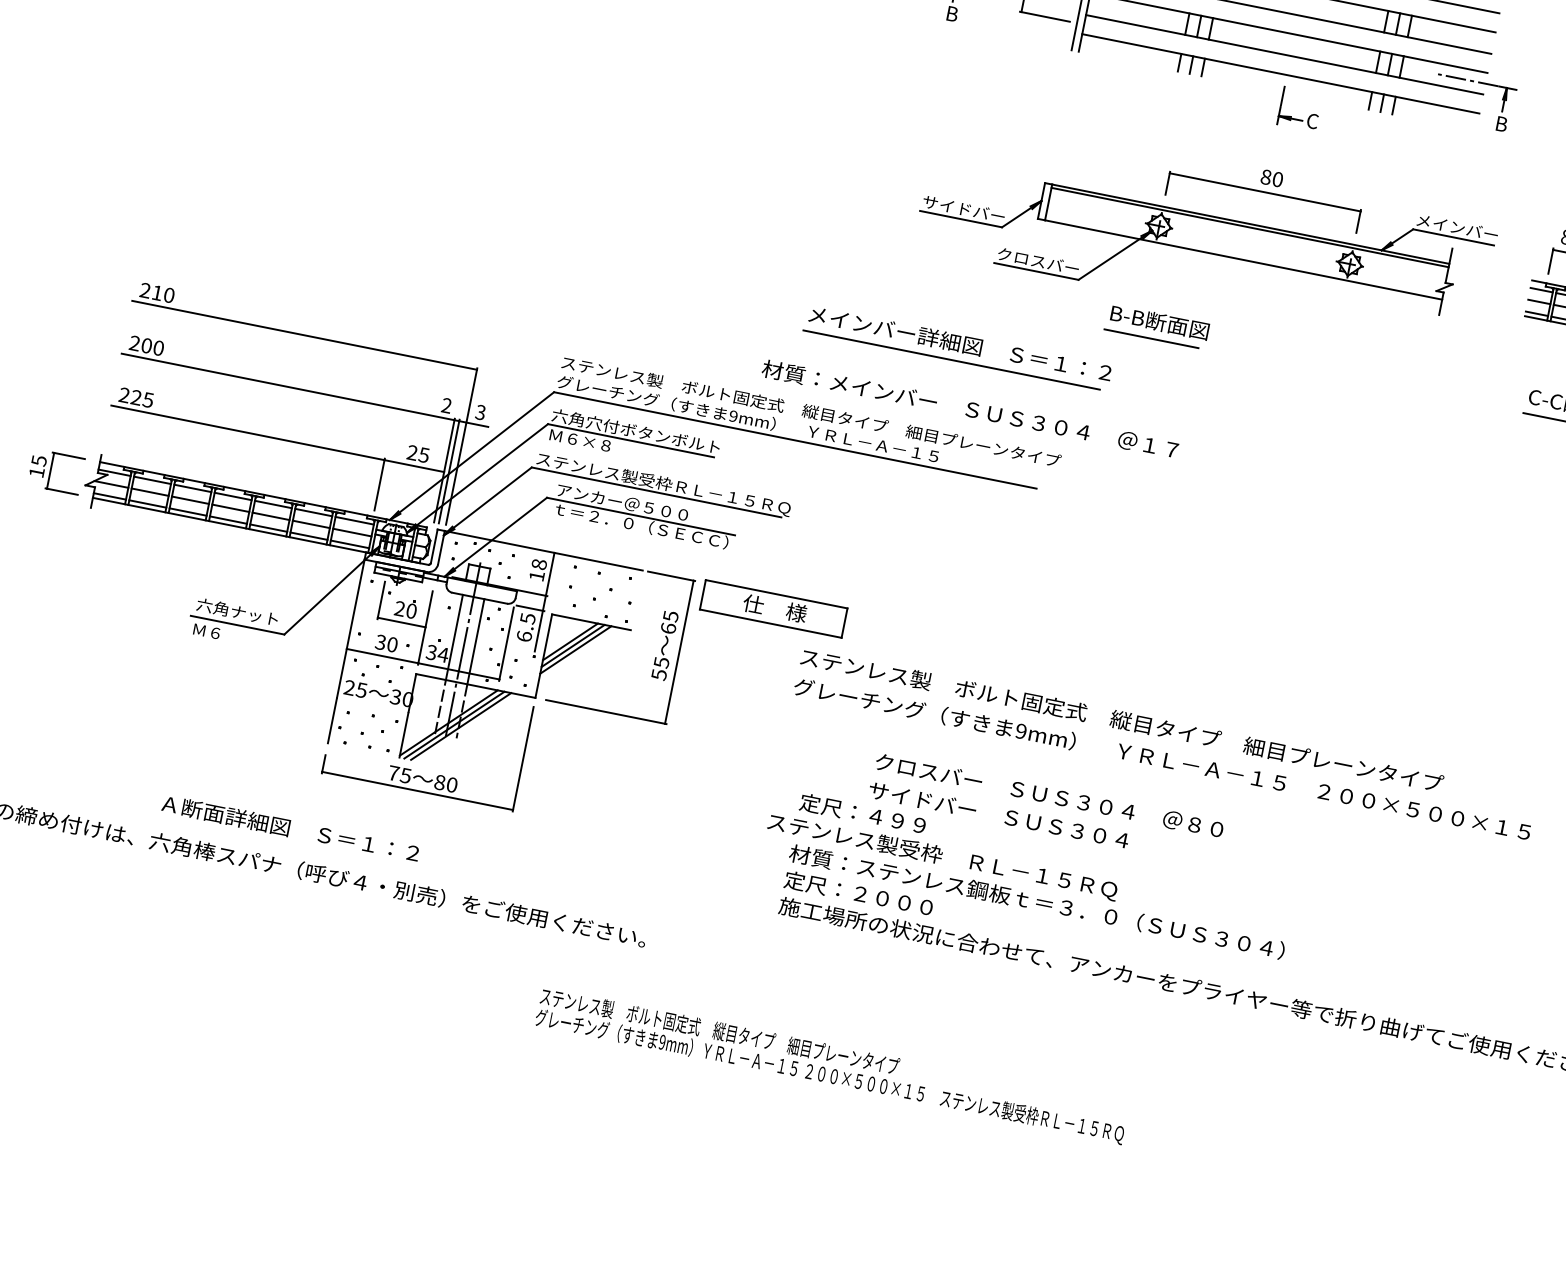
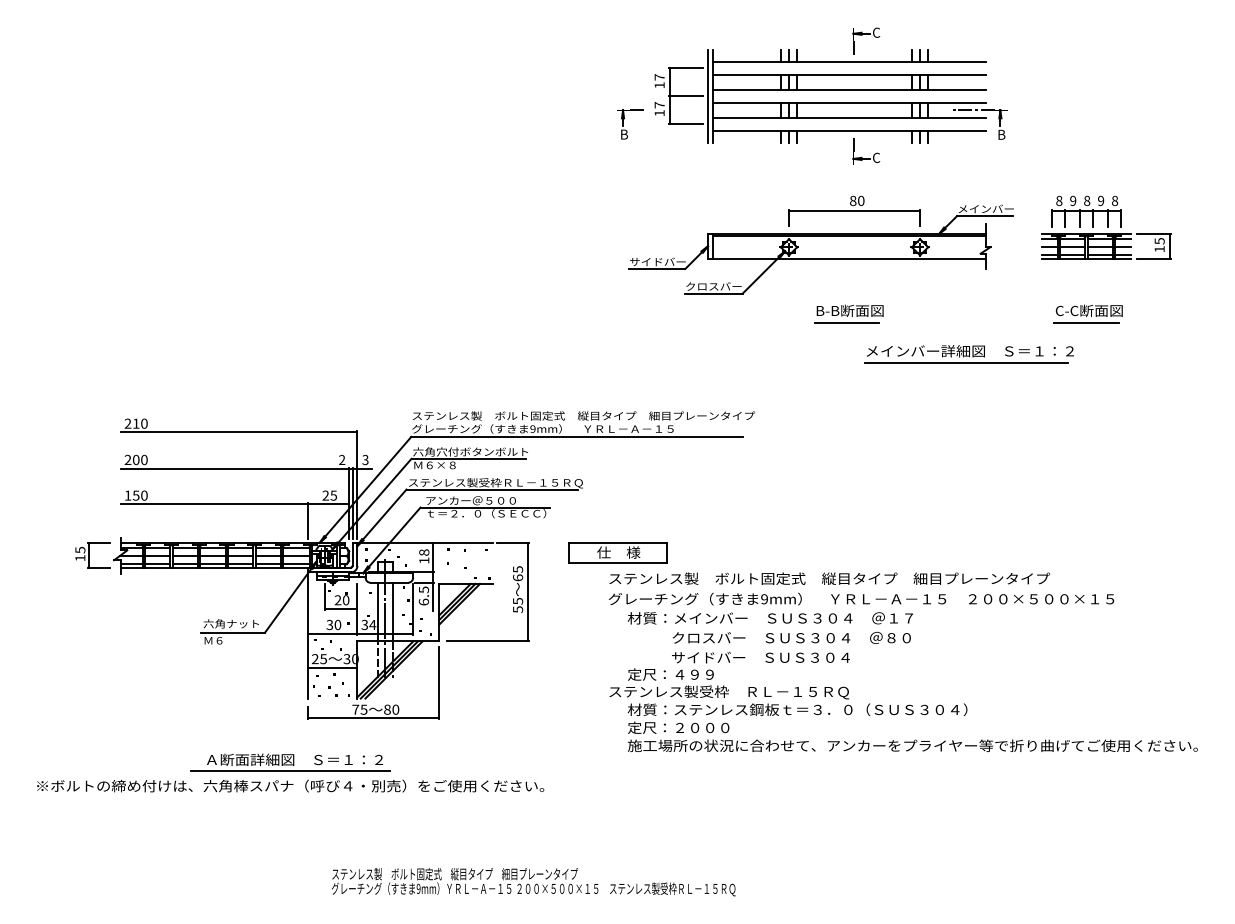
part: (1156, 325) -> (848, 313), moved
part: (956, 347) -> (968, 354), moved
text: (135, 397) -> (135, 495), 225 -> 150
text: (968, 409) -> (769, 618), moved
part: (773, 608) -> (617, 552), moved
line: (372, 705) -> (332, 667), added
line: (281, 842) -> (290, 770), added
text: (831, 1066) -> (533, 882), moved

